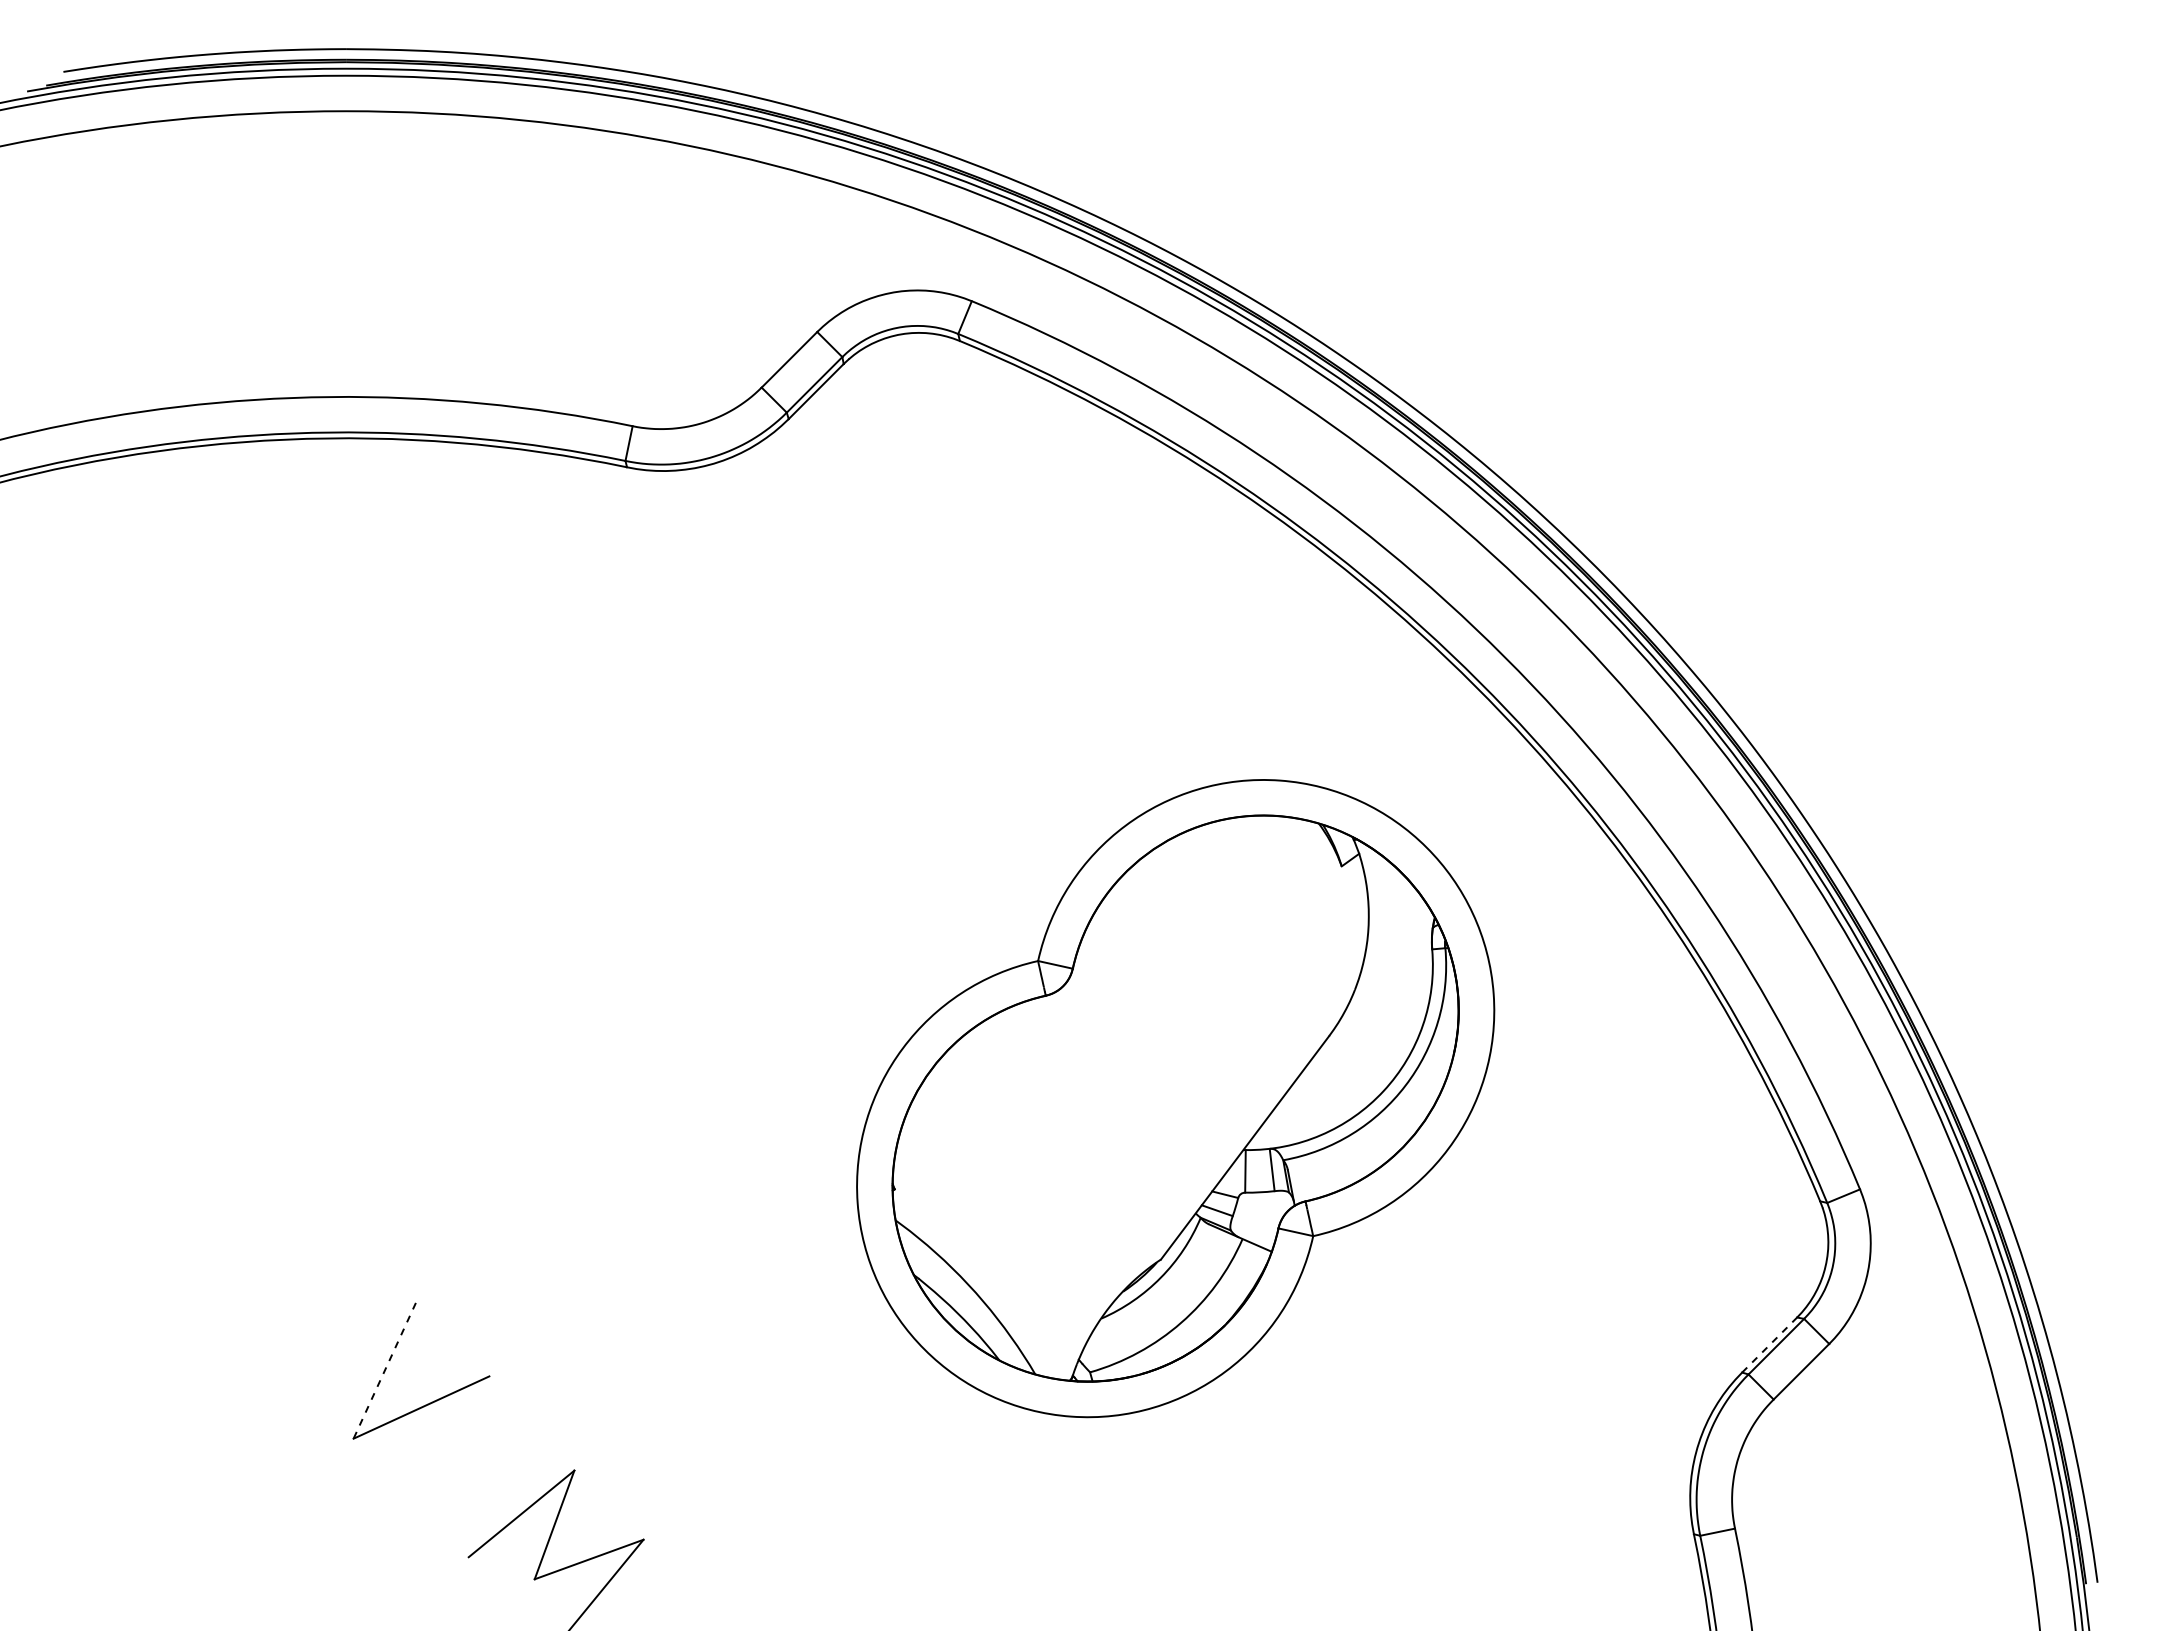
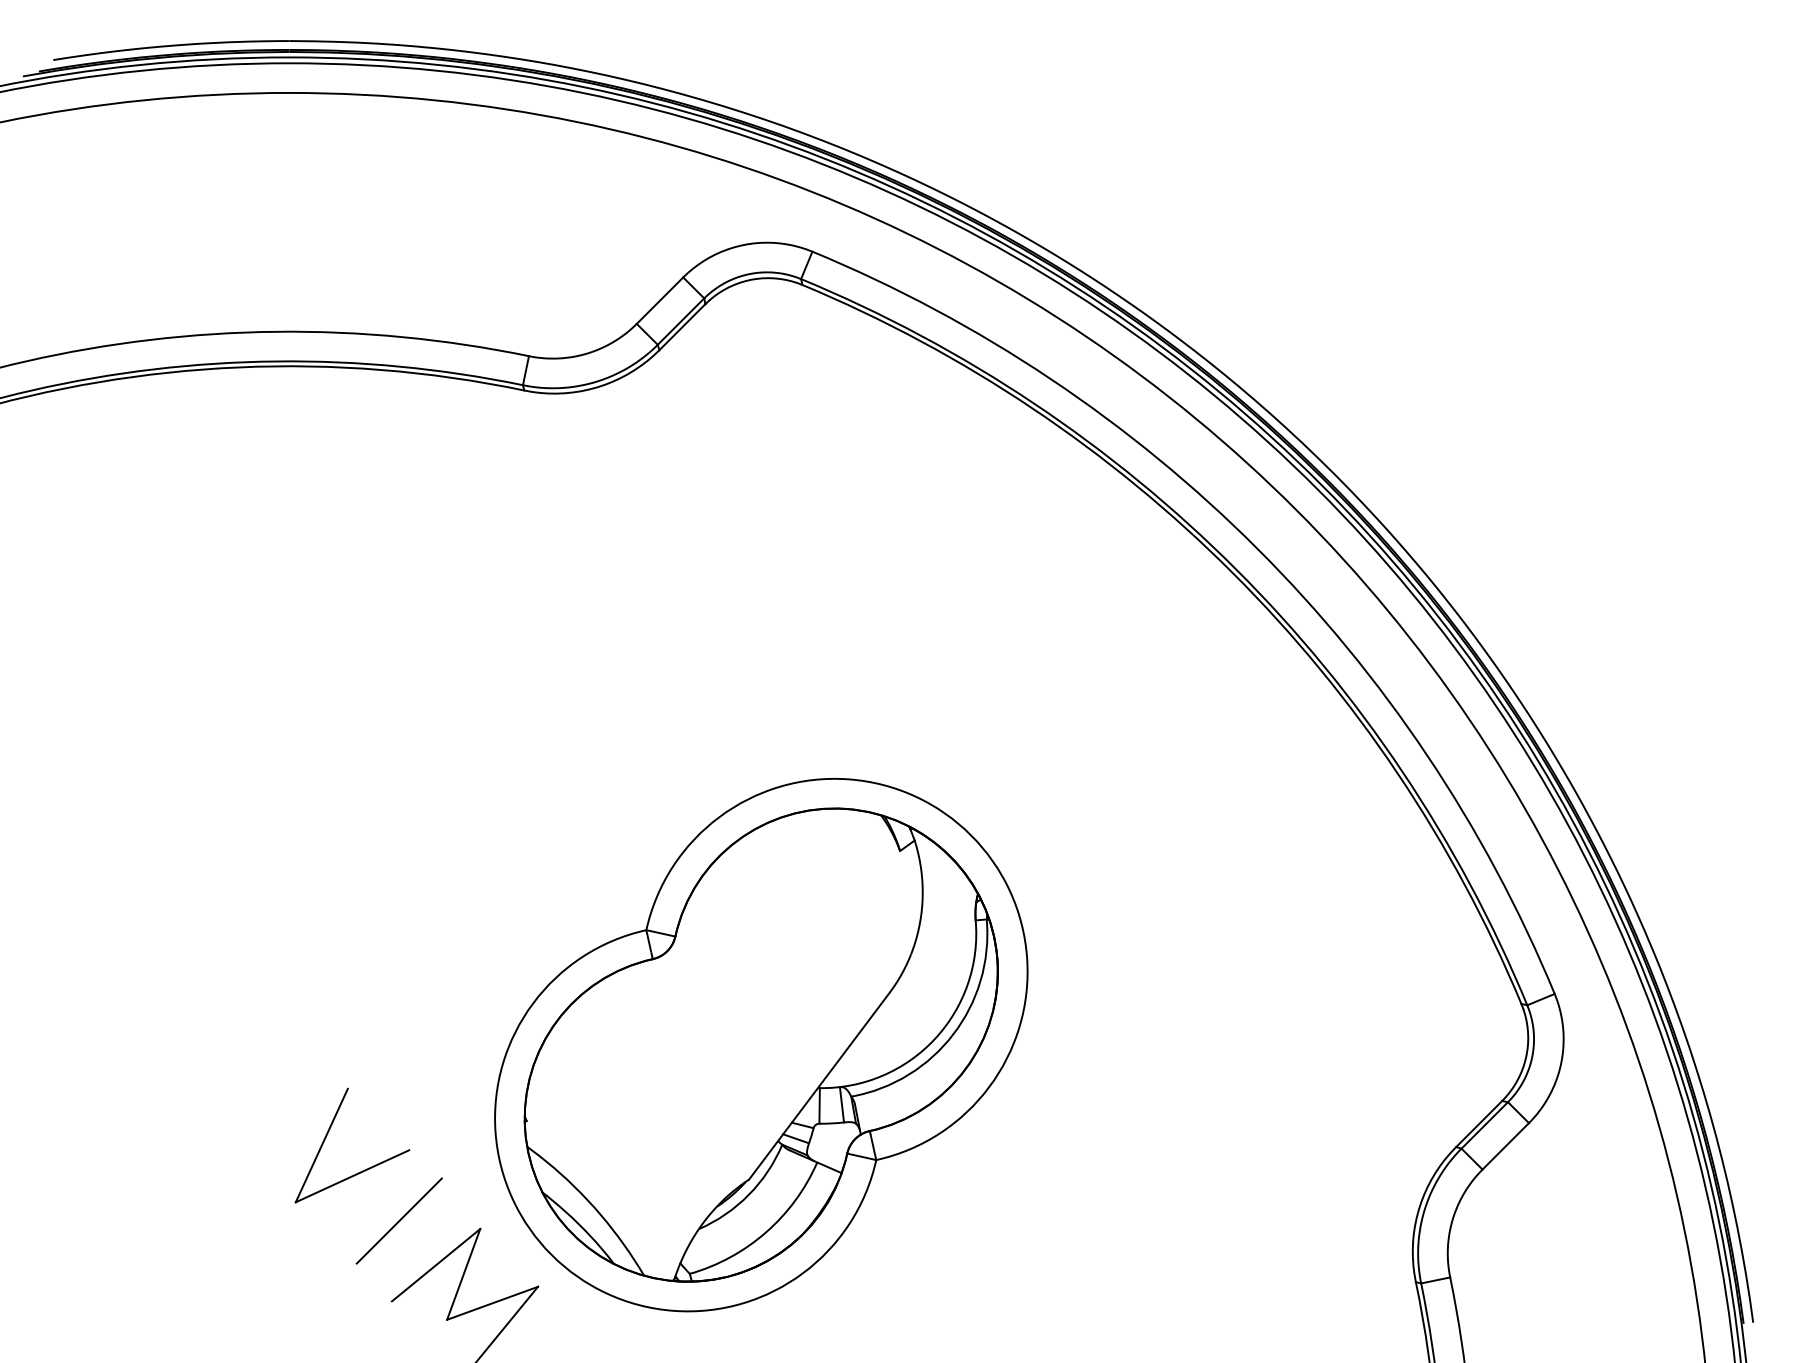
part: (1175, 1098) -> (761, 1045), moved
line: (1769, 1345) -> (1479, 1124), dashed -> solid
line: (384, 1370) -> (321, 1145), dashed -> solid
line: (477, 1461) -> (399, 1221), added

